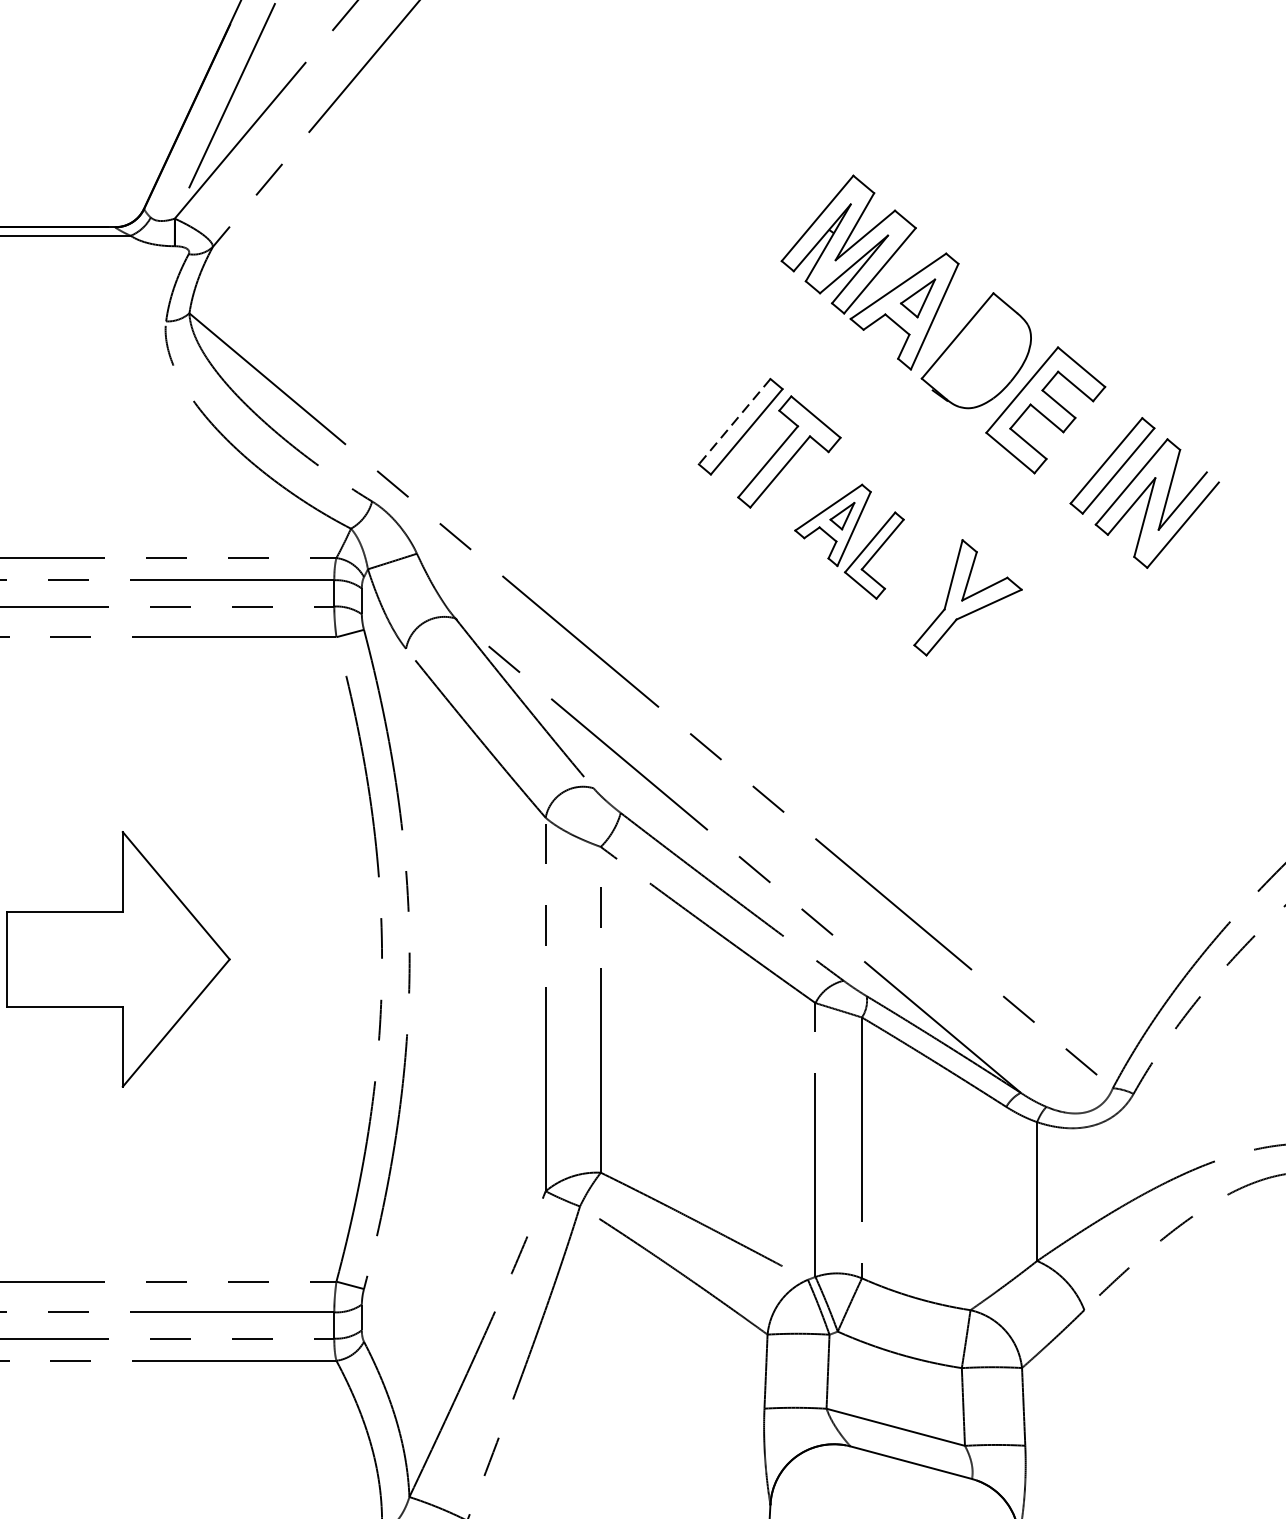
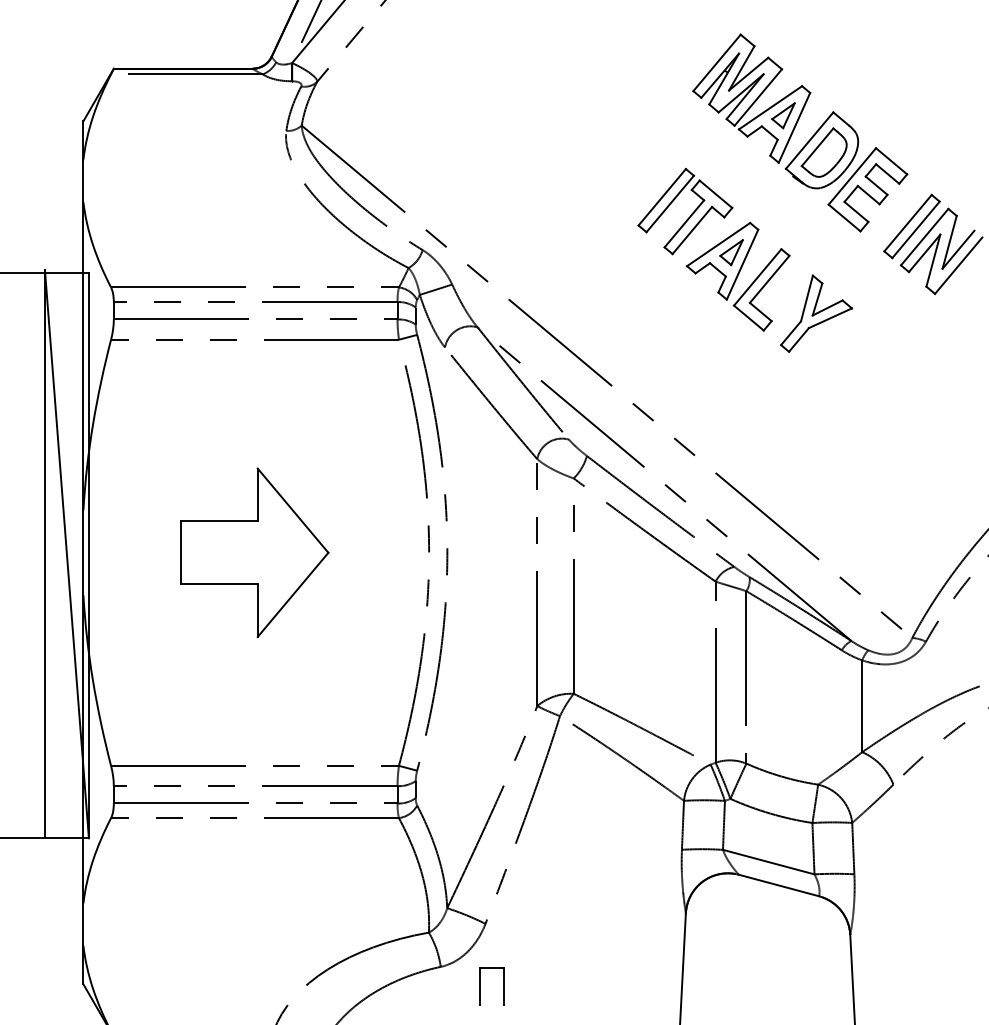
part: (978, 353) -> (823, 152), added
line: (735, 422) -> (662, 197), dashed -> solid
part: (848, 541) -> (737, 276), size x1.43

